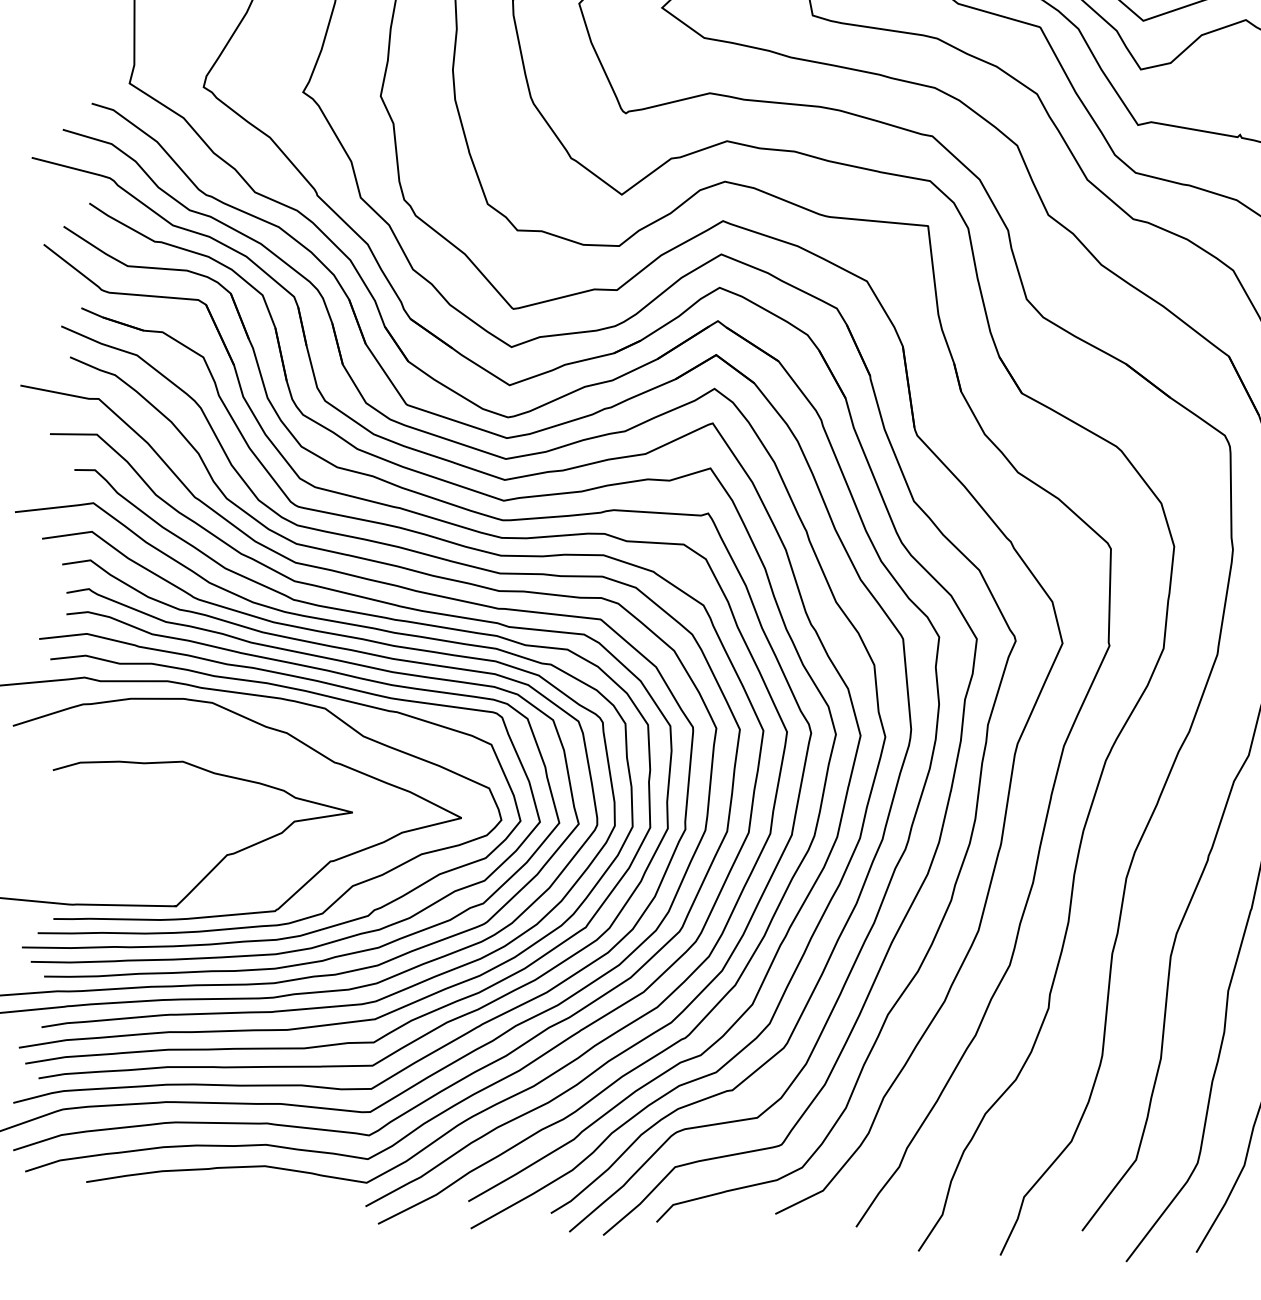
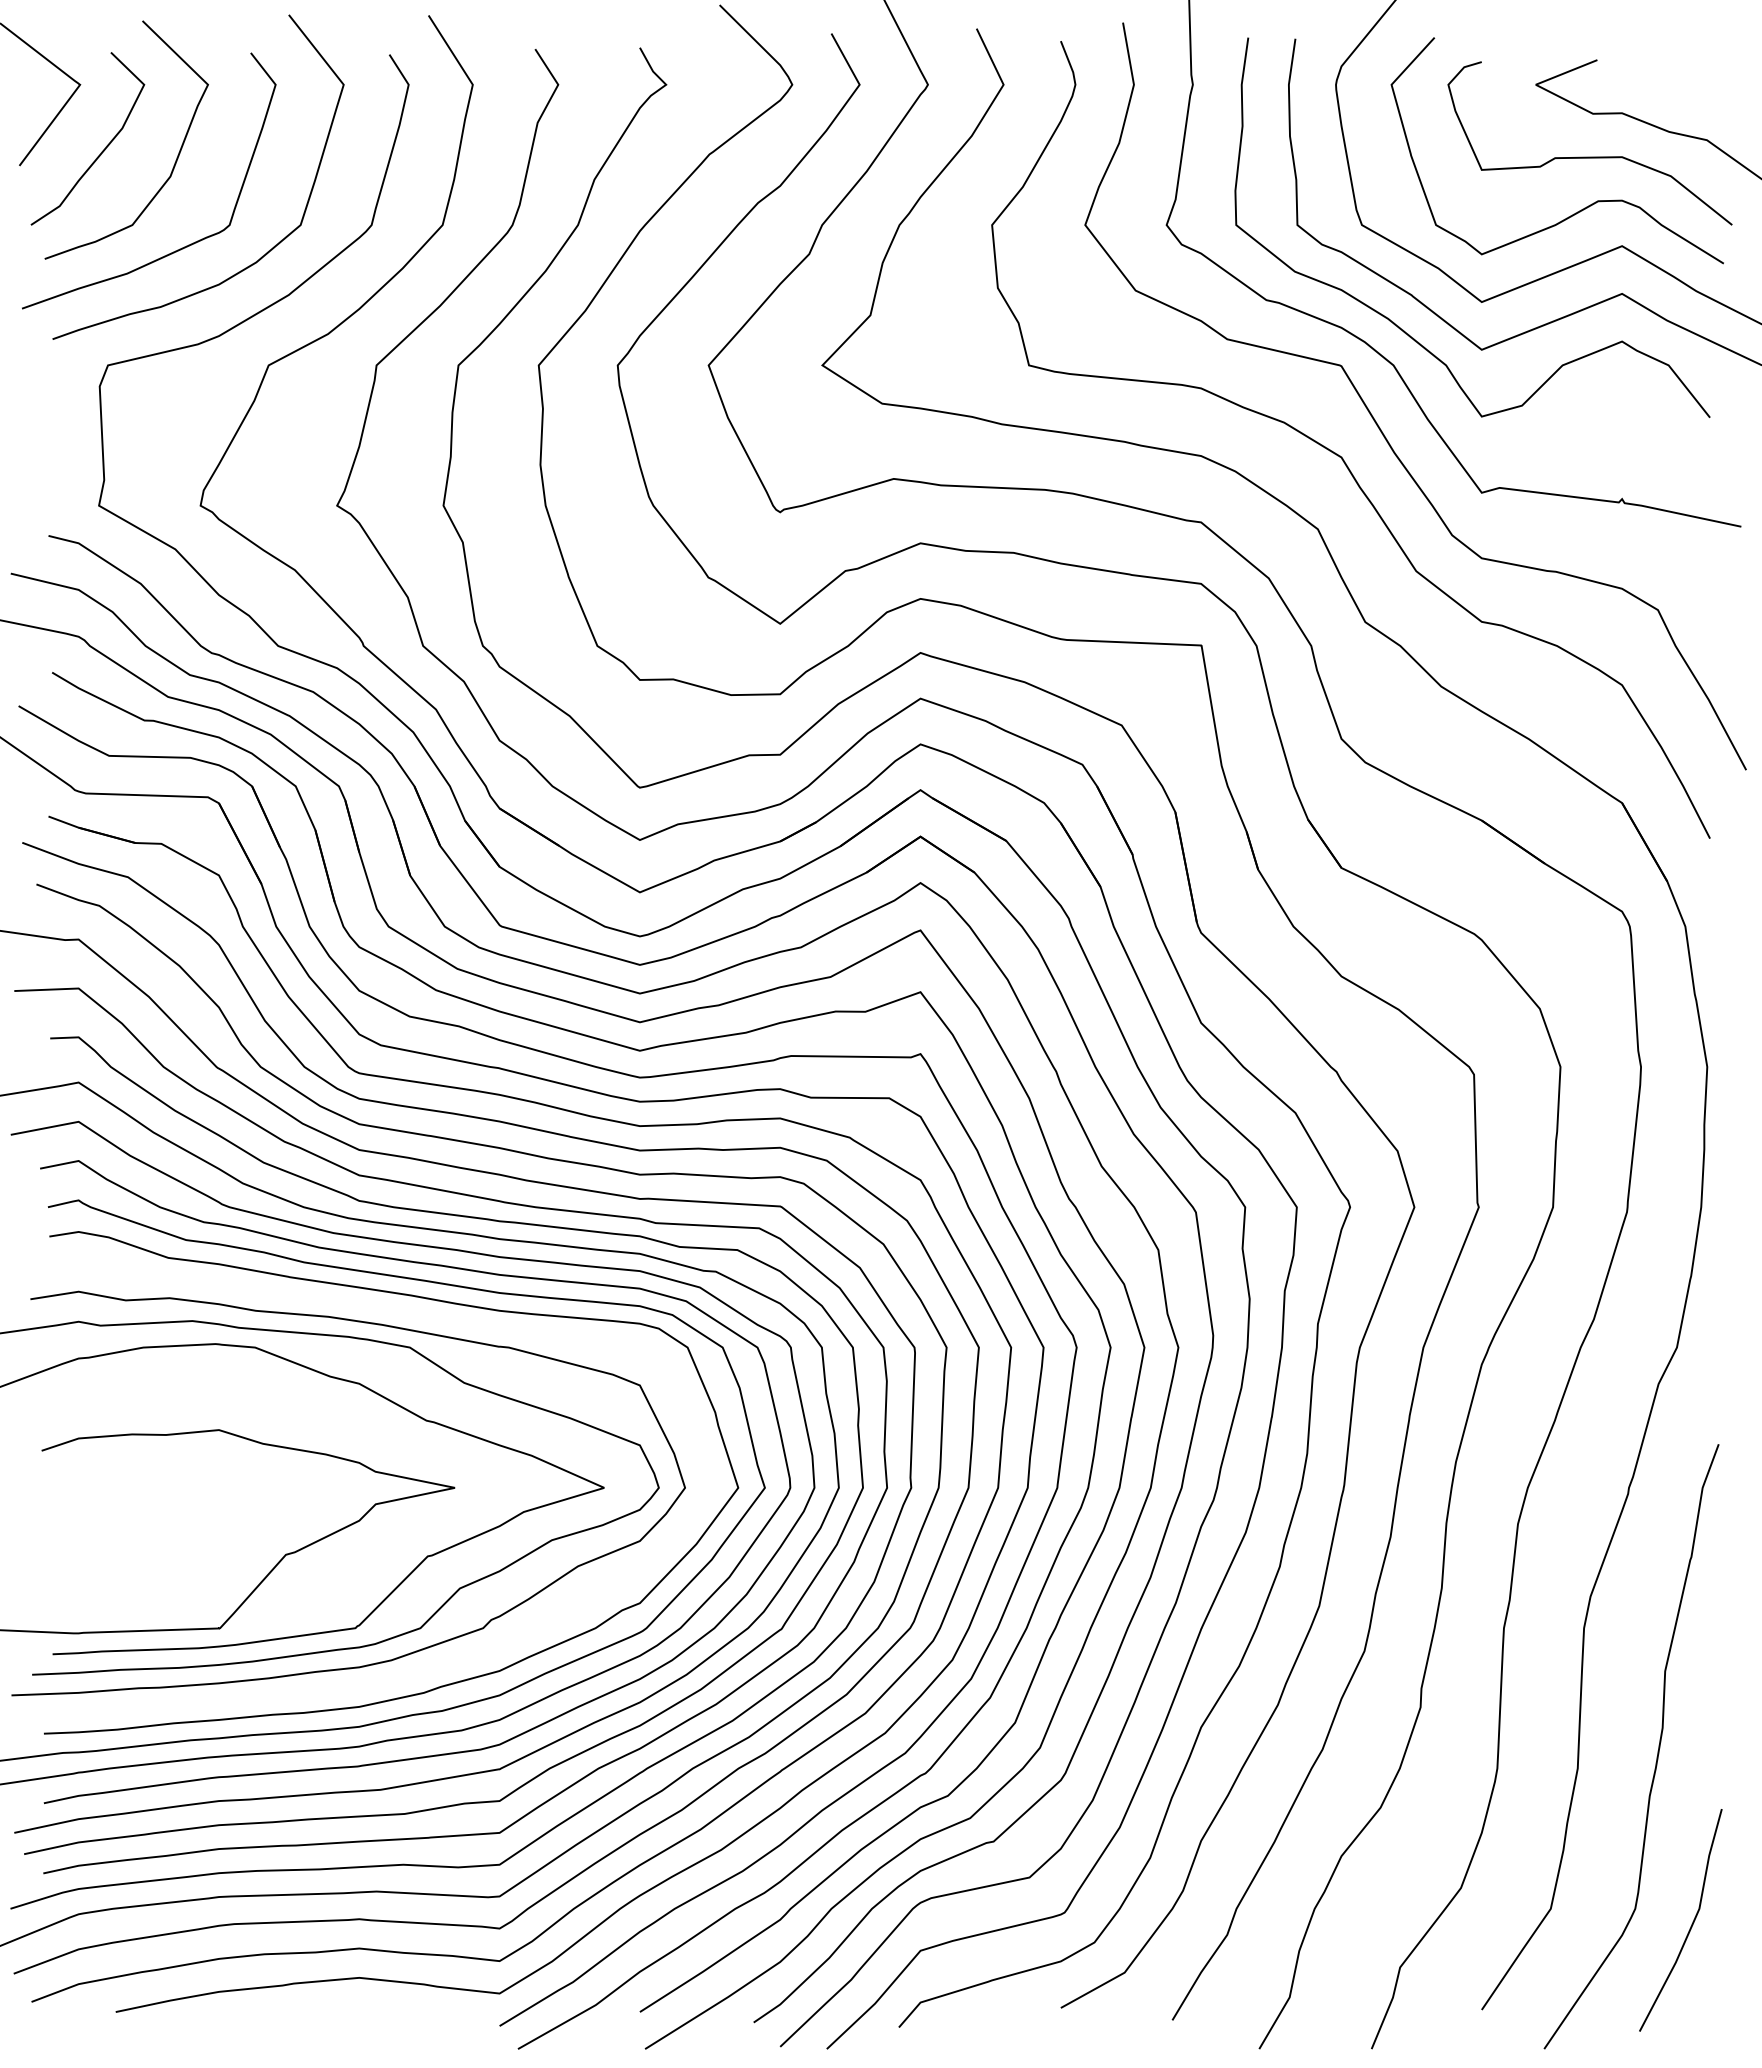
curve: (312, 680) -> (390, 1310), removed

